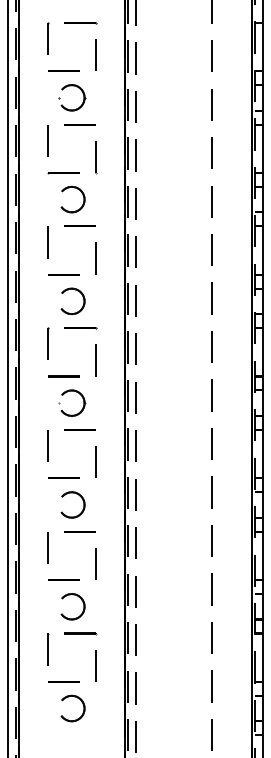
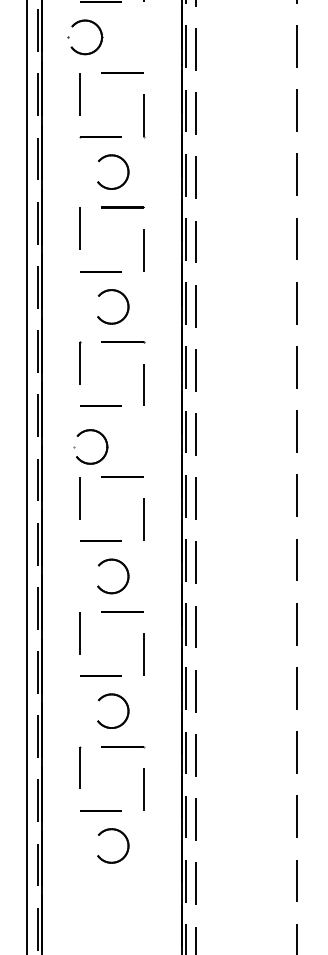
part: (80, 90) -> (96, 27), moved
part: (79, 394) -> (100, 435), moved

